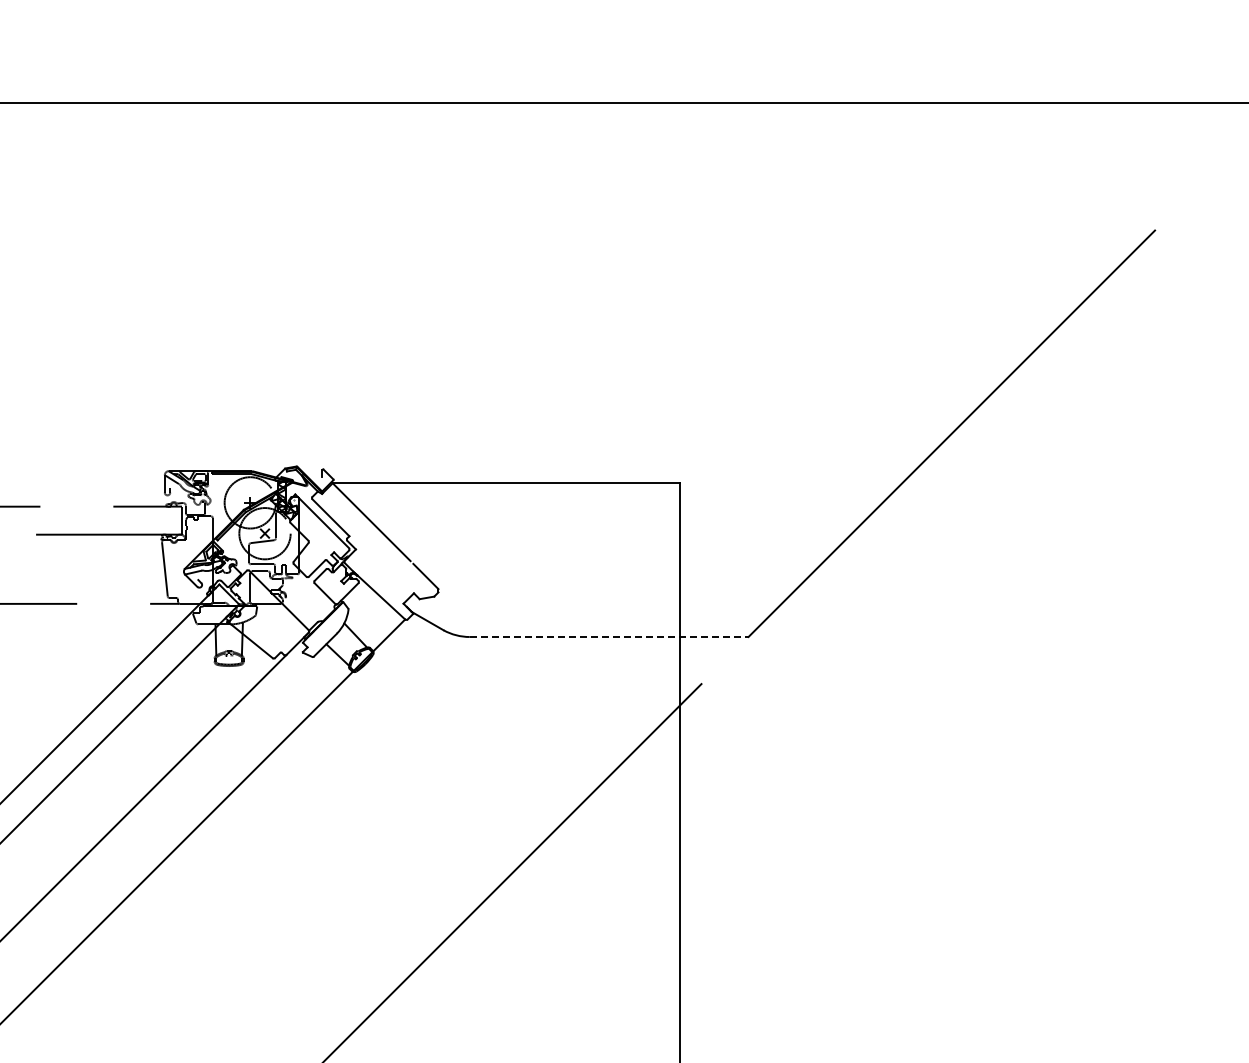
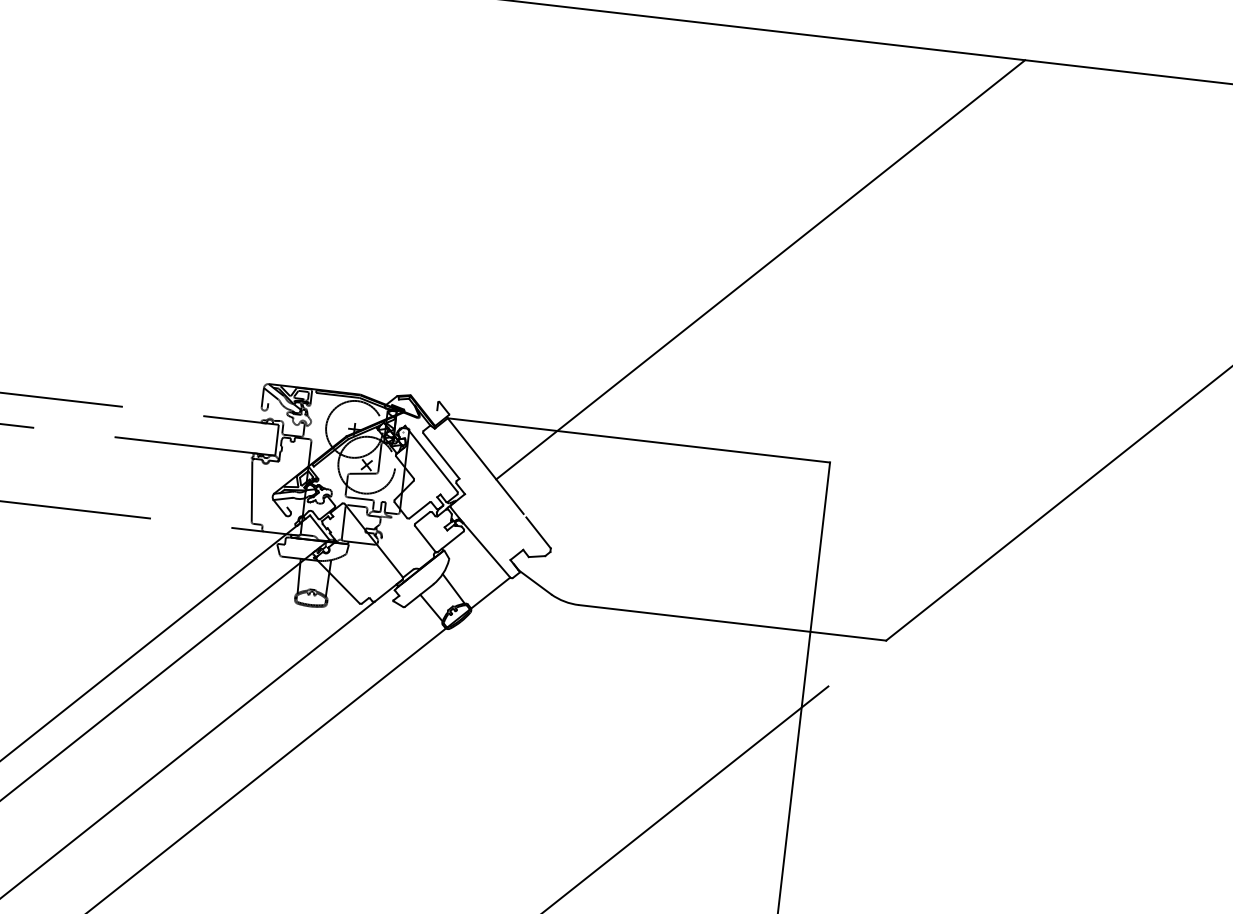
line: (597, 317) -> (760, 269), added
line: (609, 637) -> (732, 623), dashed -> solid

